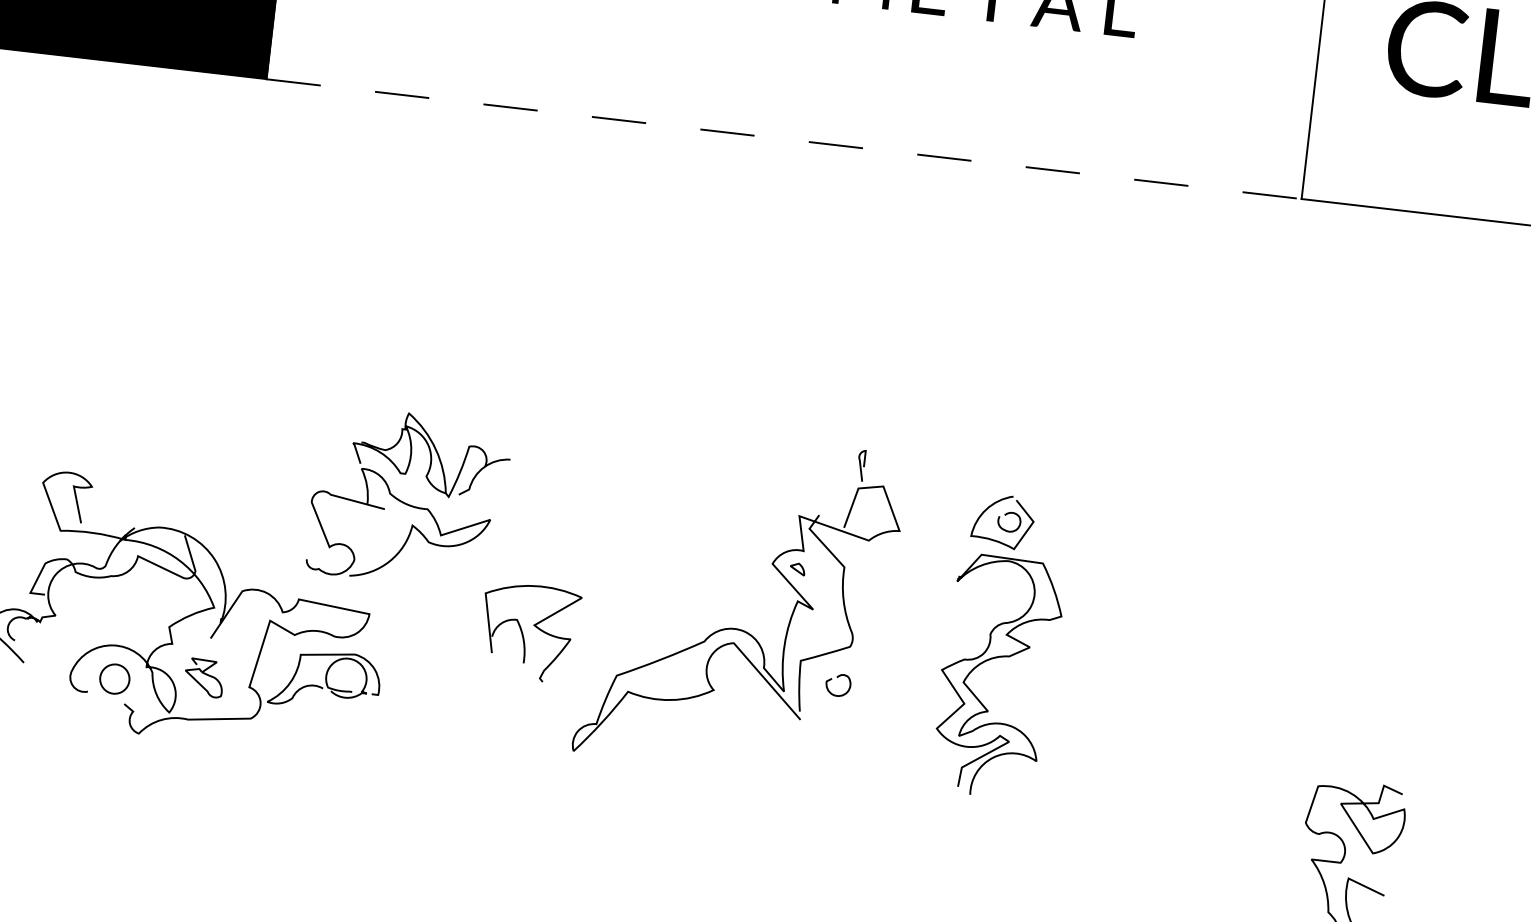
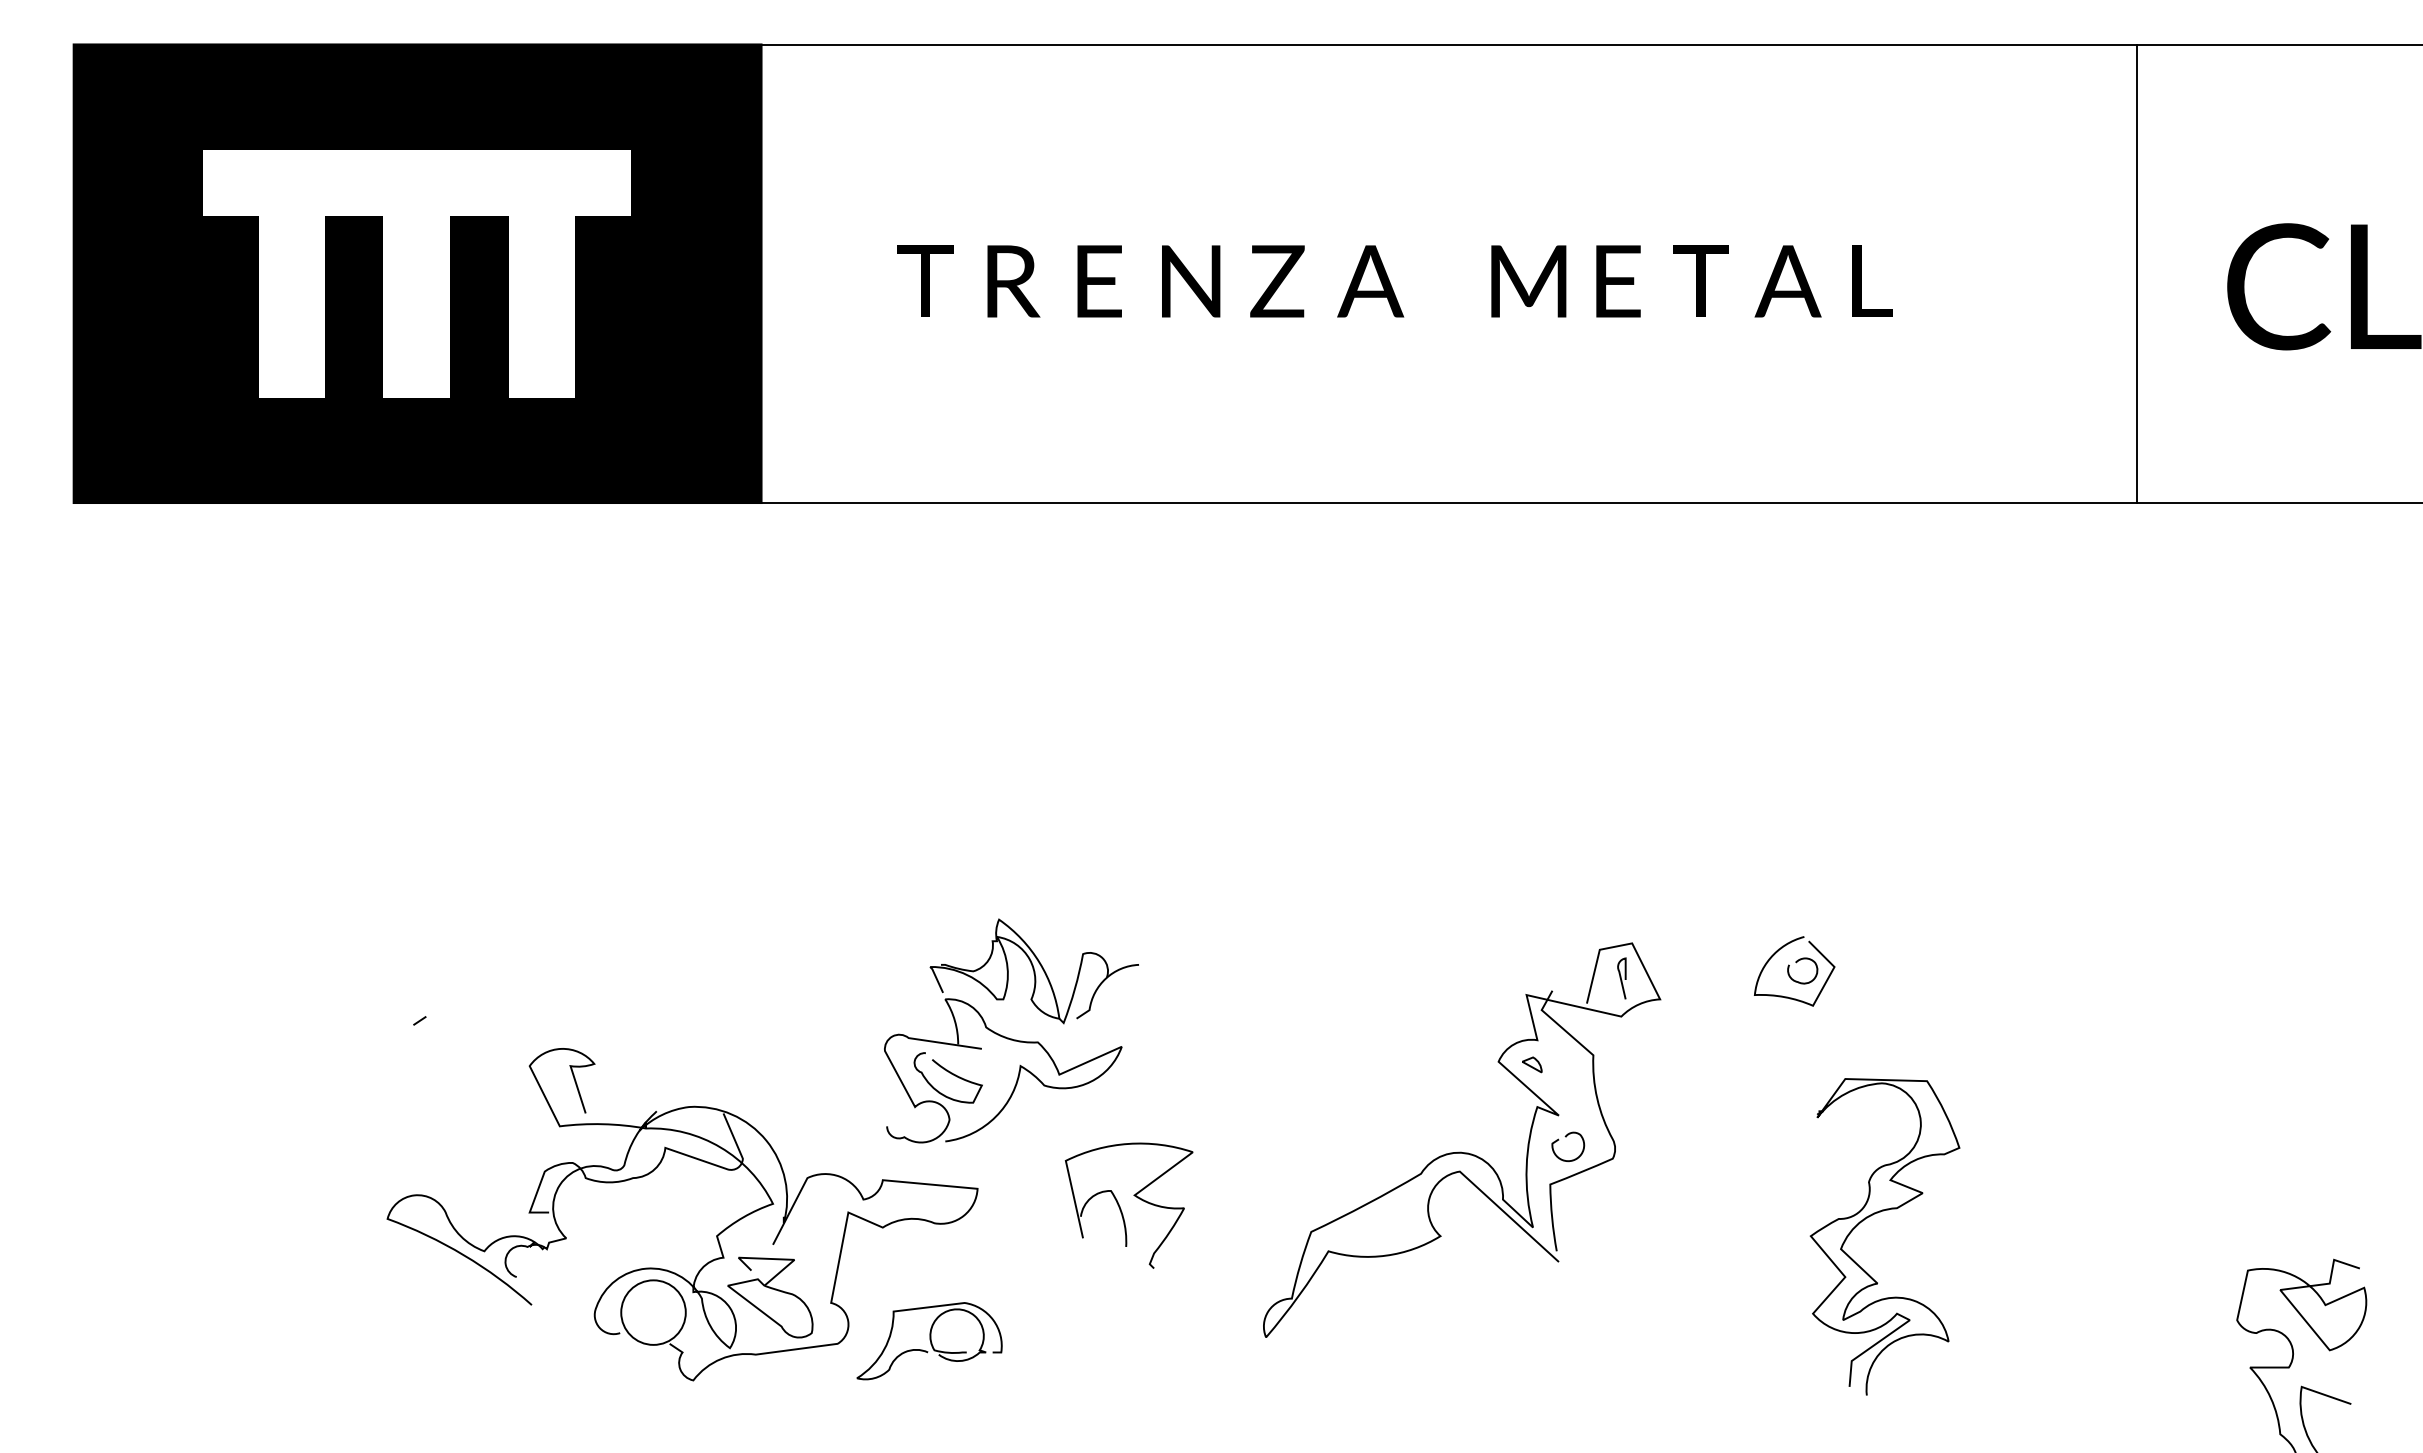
line: (784, 138) -> (1449, 502), dashed -> solid
curve: (860, 465) -> (1621, 978), moved
curve: (358, 524) -> (949, 1073), added
part: (523, 634) -> (1121, 1208), moved
part: (990, 659) -> (1873, 1215), moved
part: (204, 677) -> (770, 1297), size x1.67
curve: (837, 678) -> (1566, 1137), moved
circle: (114, 679) -> (653, 1312), size x1.67
part: (325, 680) -> (929, 1341), moved

